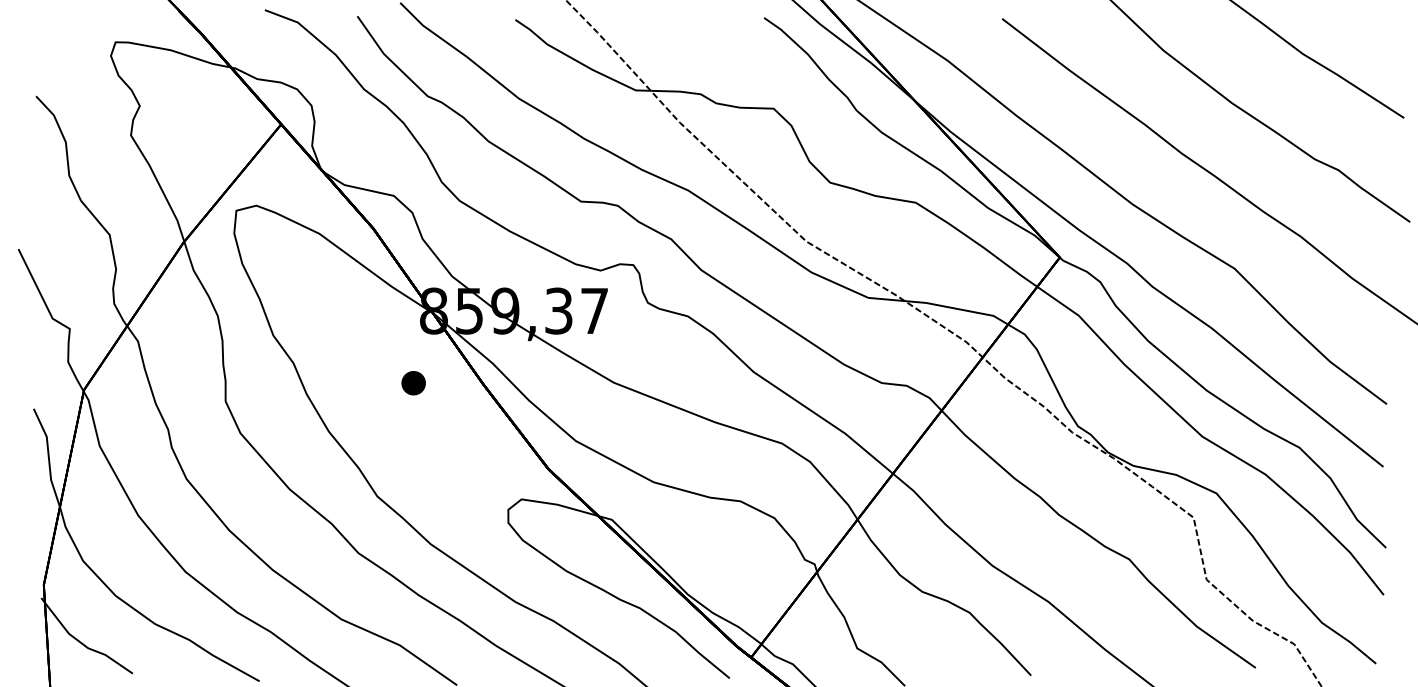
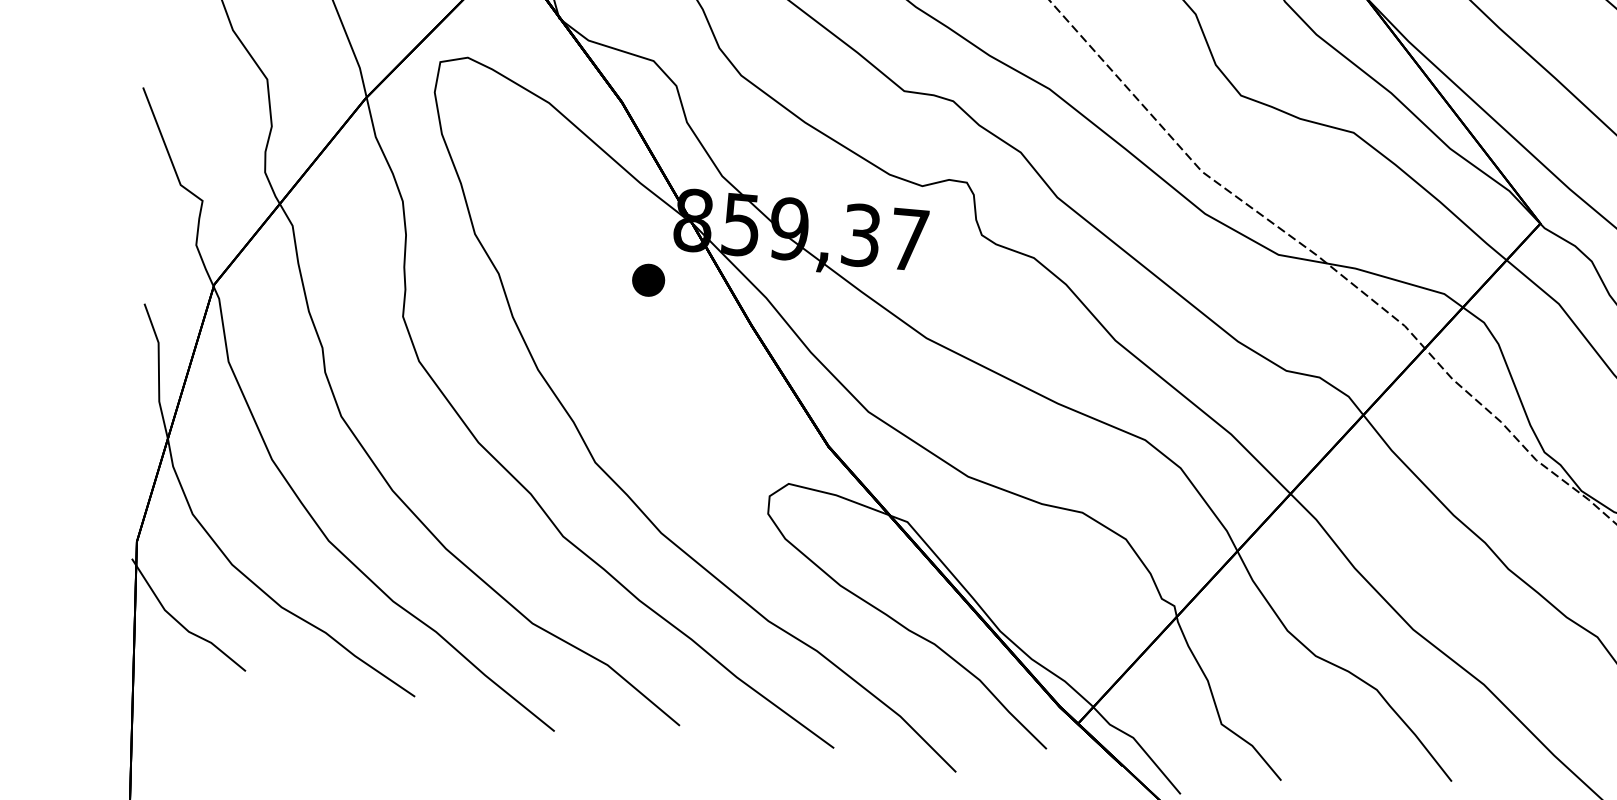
part: (413, 383) -> (648, 280), moved

